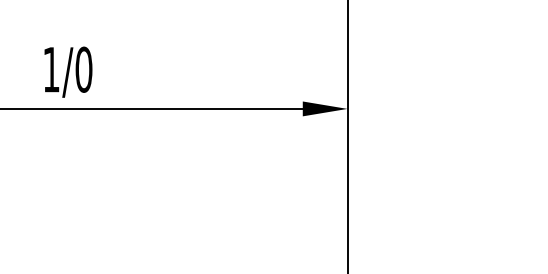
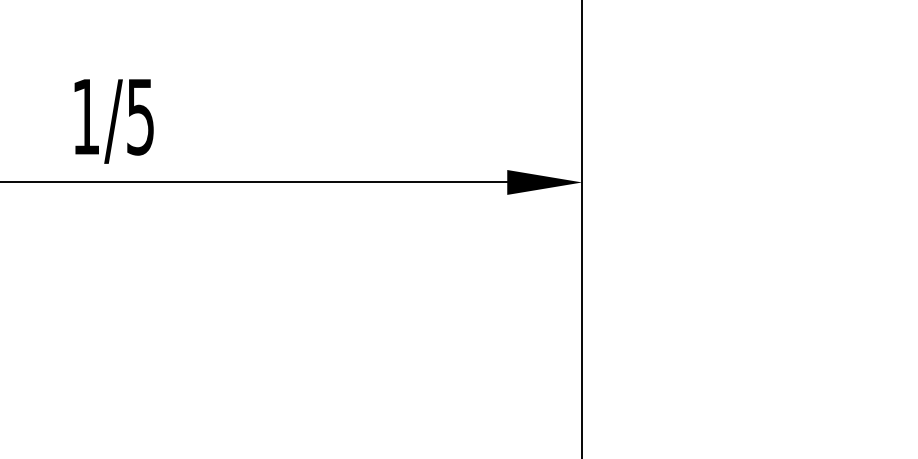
text: (83, 69) -> (139, 116), 1/0 -> 1/5

